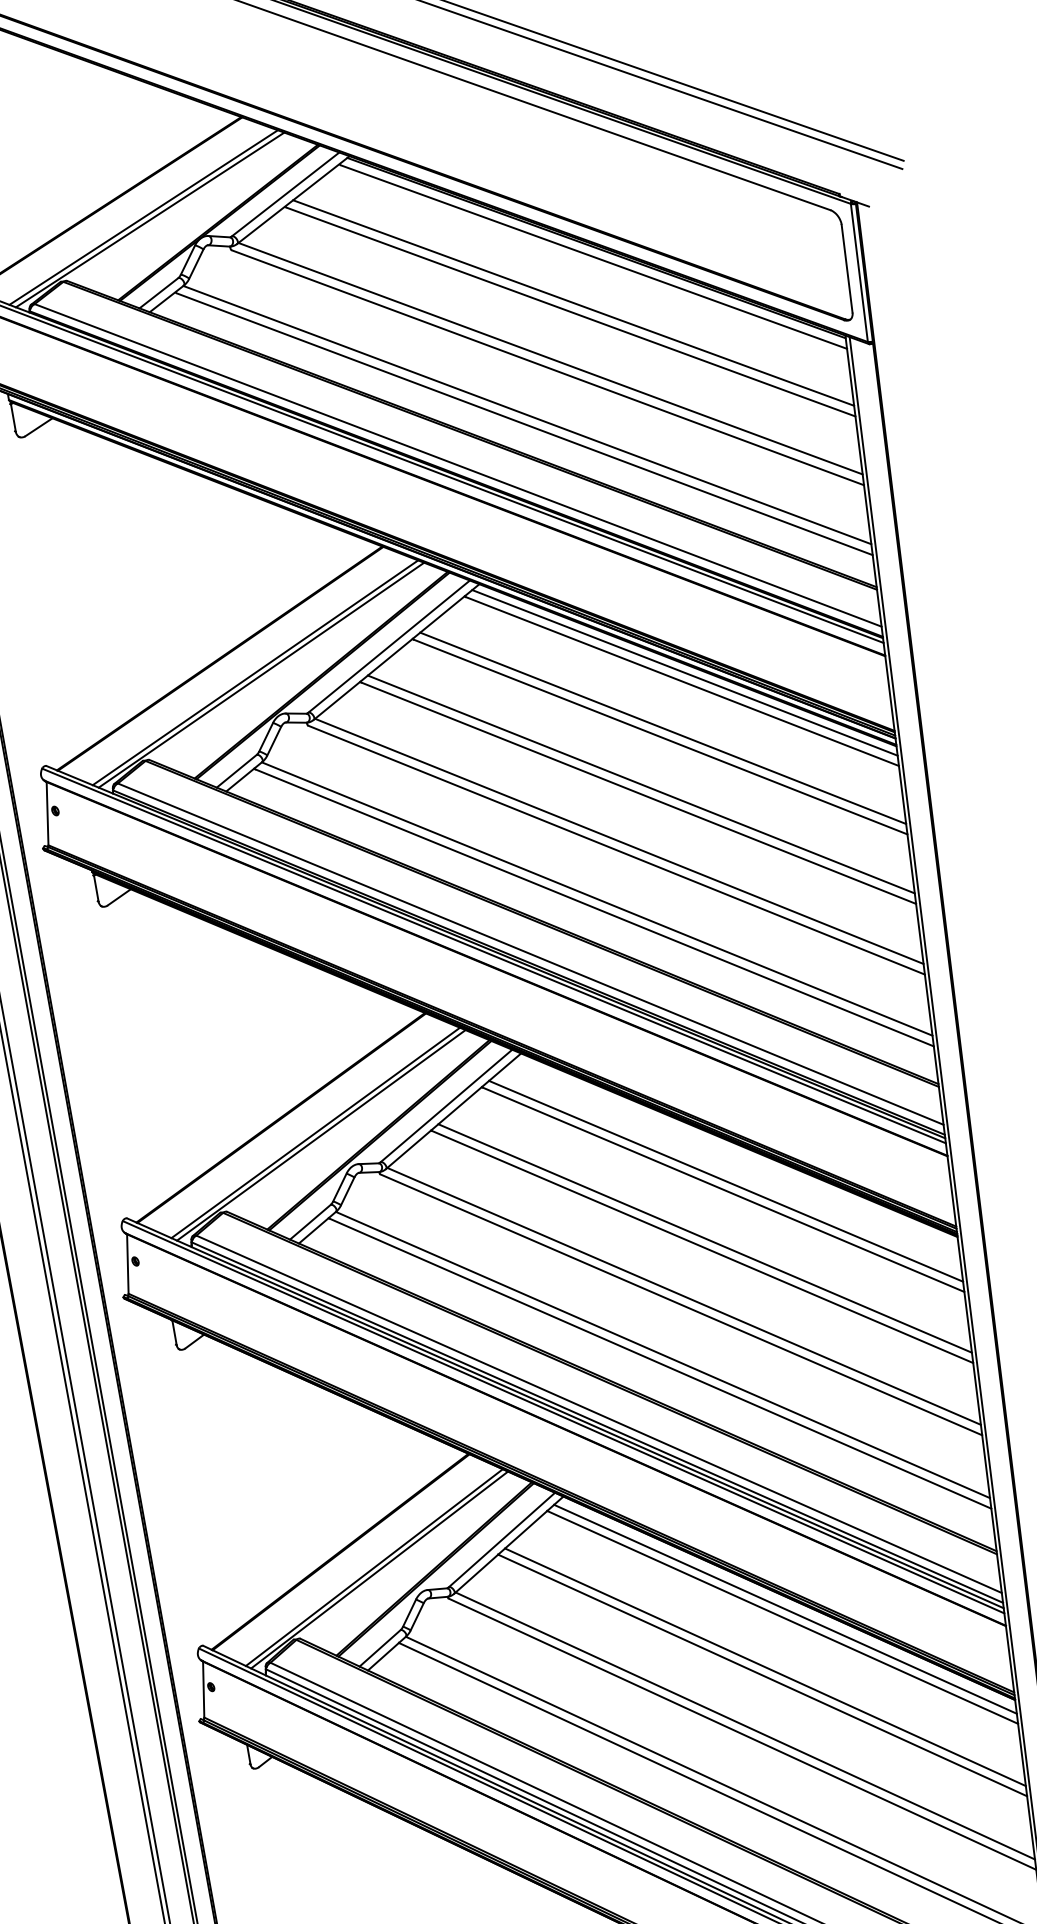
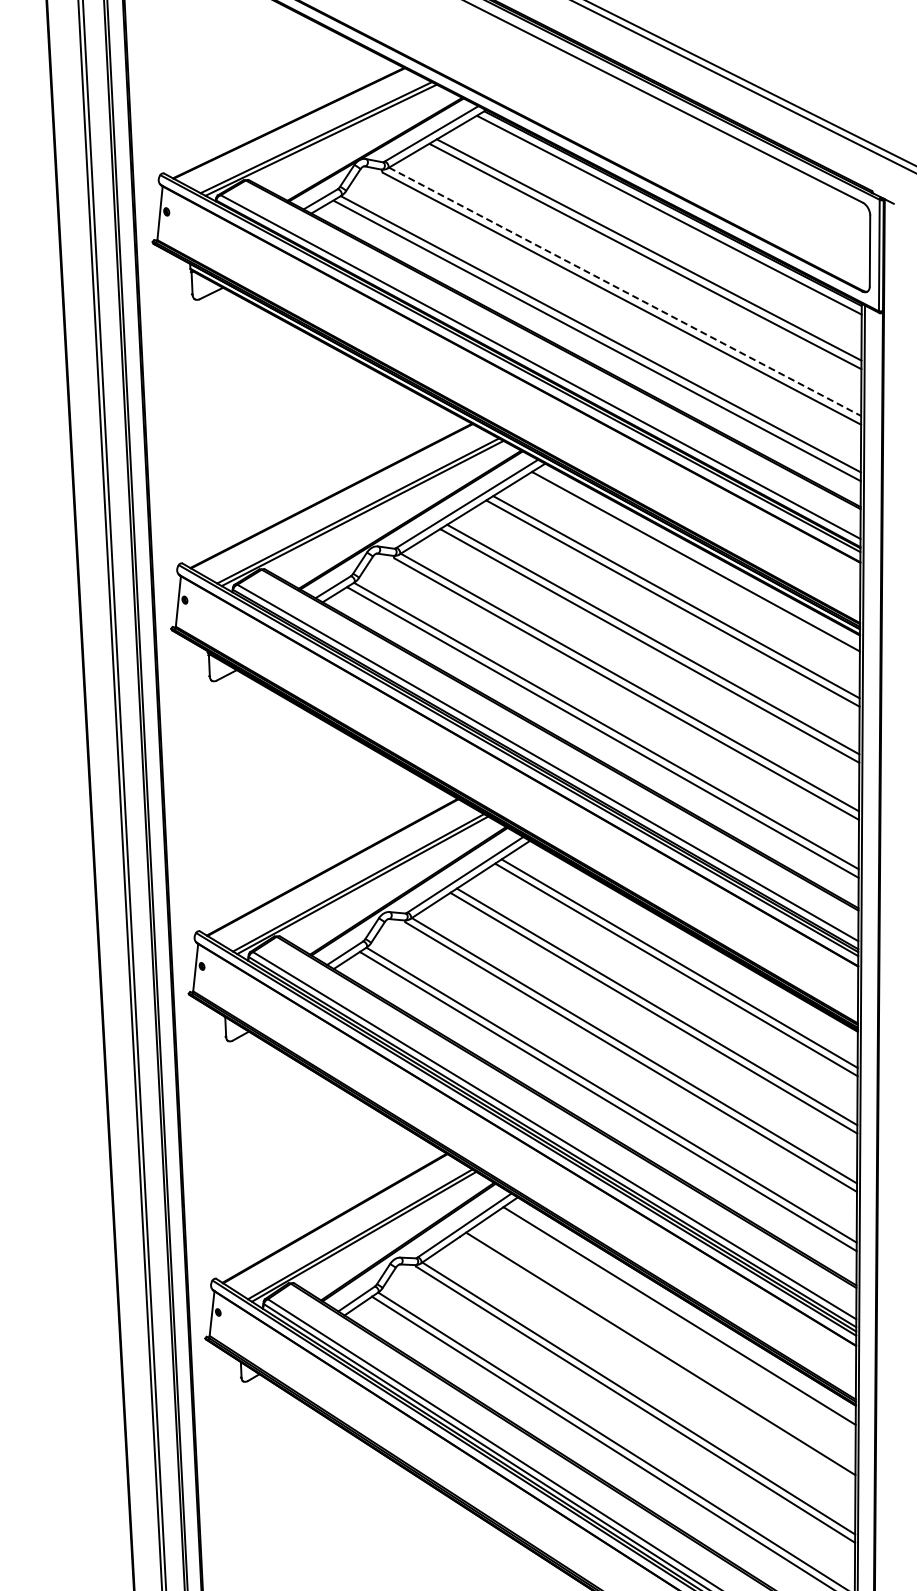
line: (551, 358) -> (625, 291), solid -> dashed
line: (683, 673) -> (698, 555), removed
line: (785, 1608) -> (682, 1309), removed
line: (762, 1674) -> (657, 1359), removed

